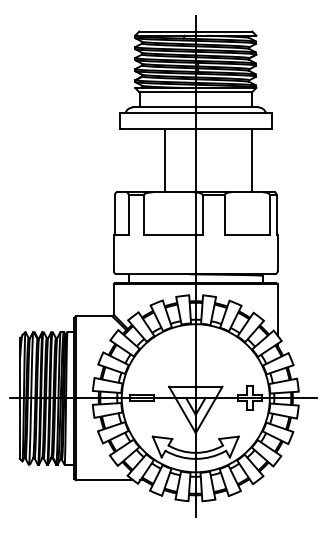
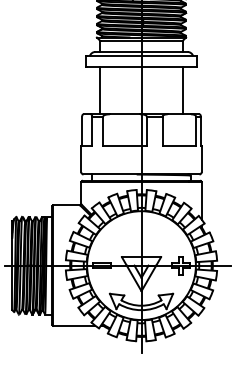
line: (164, 160) -> (100, 90), moved

